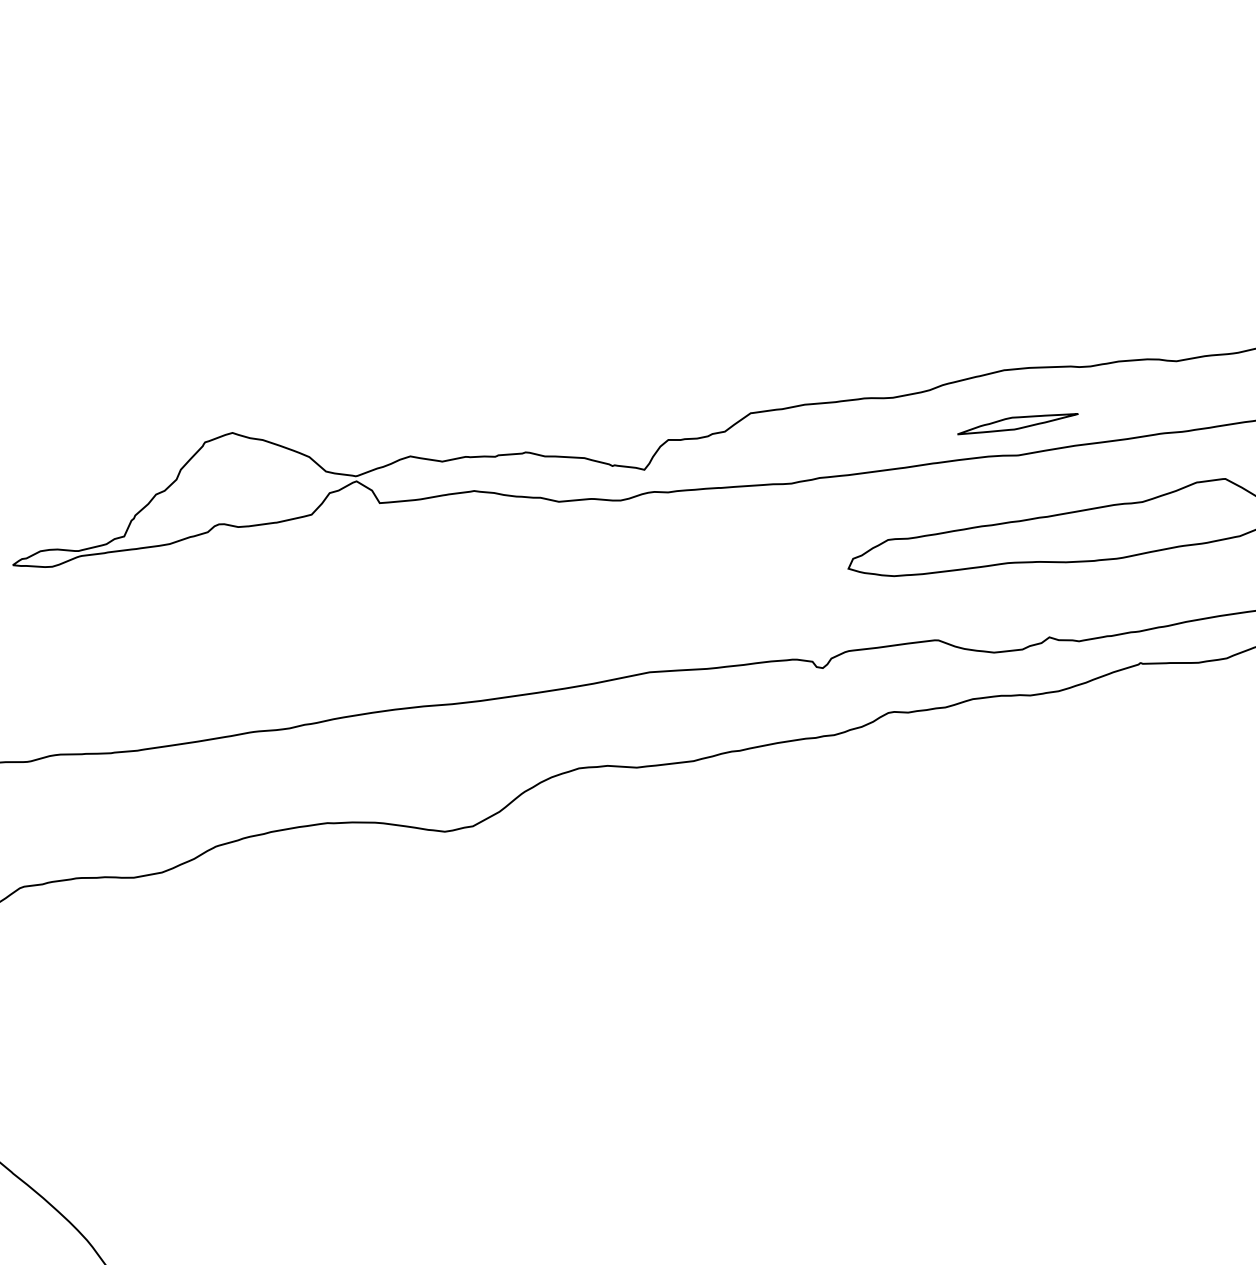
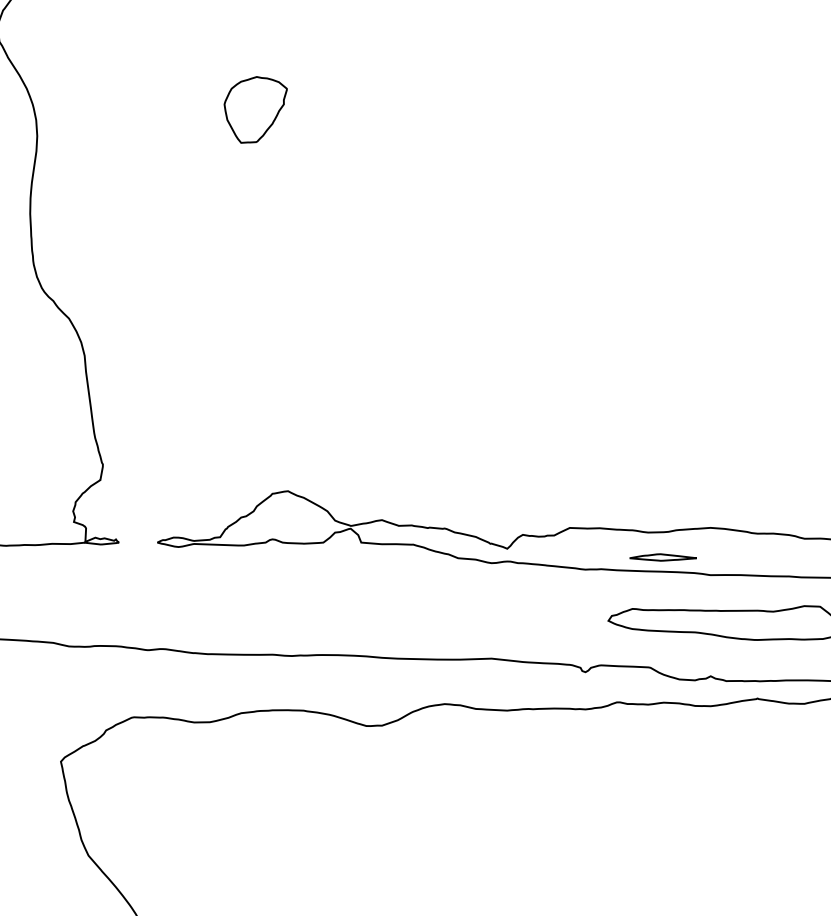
part: (1016, 423) -> (662, 557), moved

